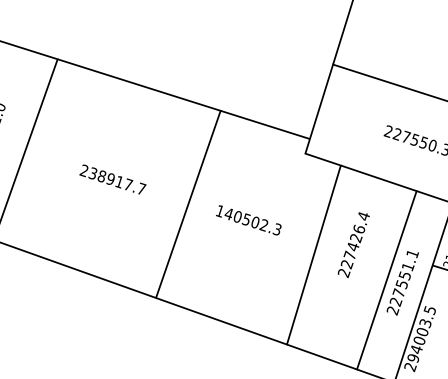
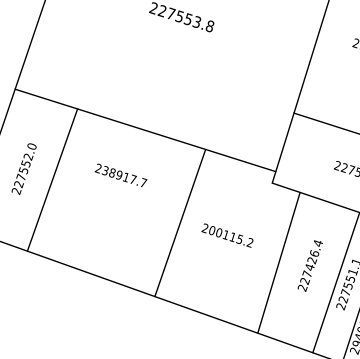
text: (112, 179) -> (120, 175), moved
text: (248, 220) -> (227, 235), 140502.3 -> 200115.2
text: (352, 244) -> (309, 265), moved

